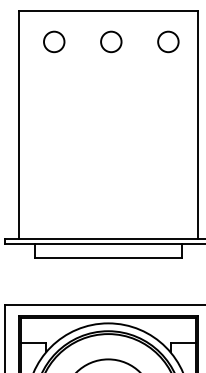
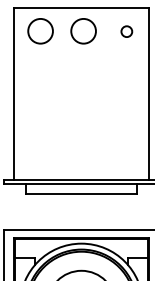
circle: (53, 41) -> (40, 31), size x1.6
circle: (110, 41) -> (83, 31), size x1.6
circle: (168, 41) -> (126, 31), size x0.7

